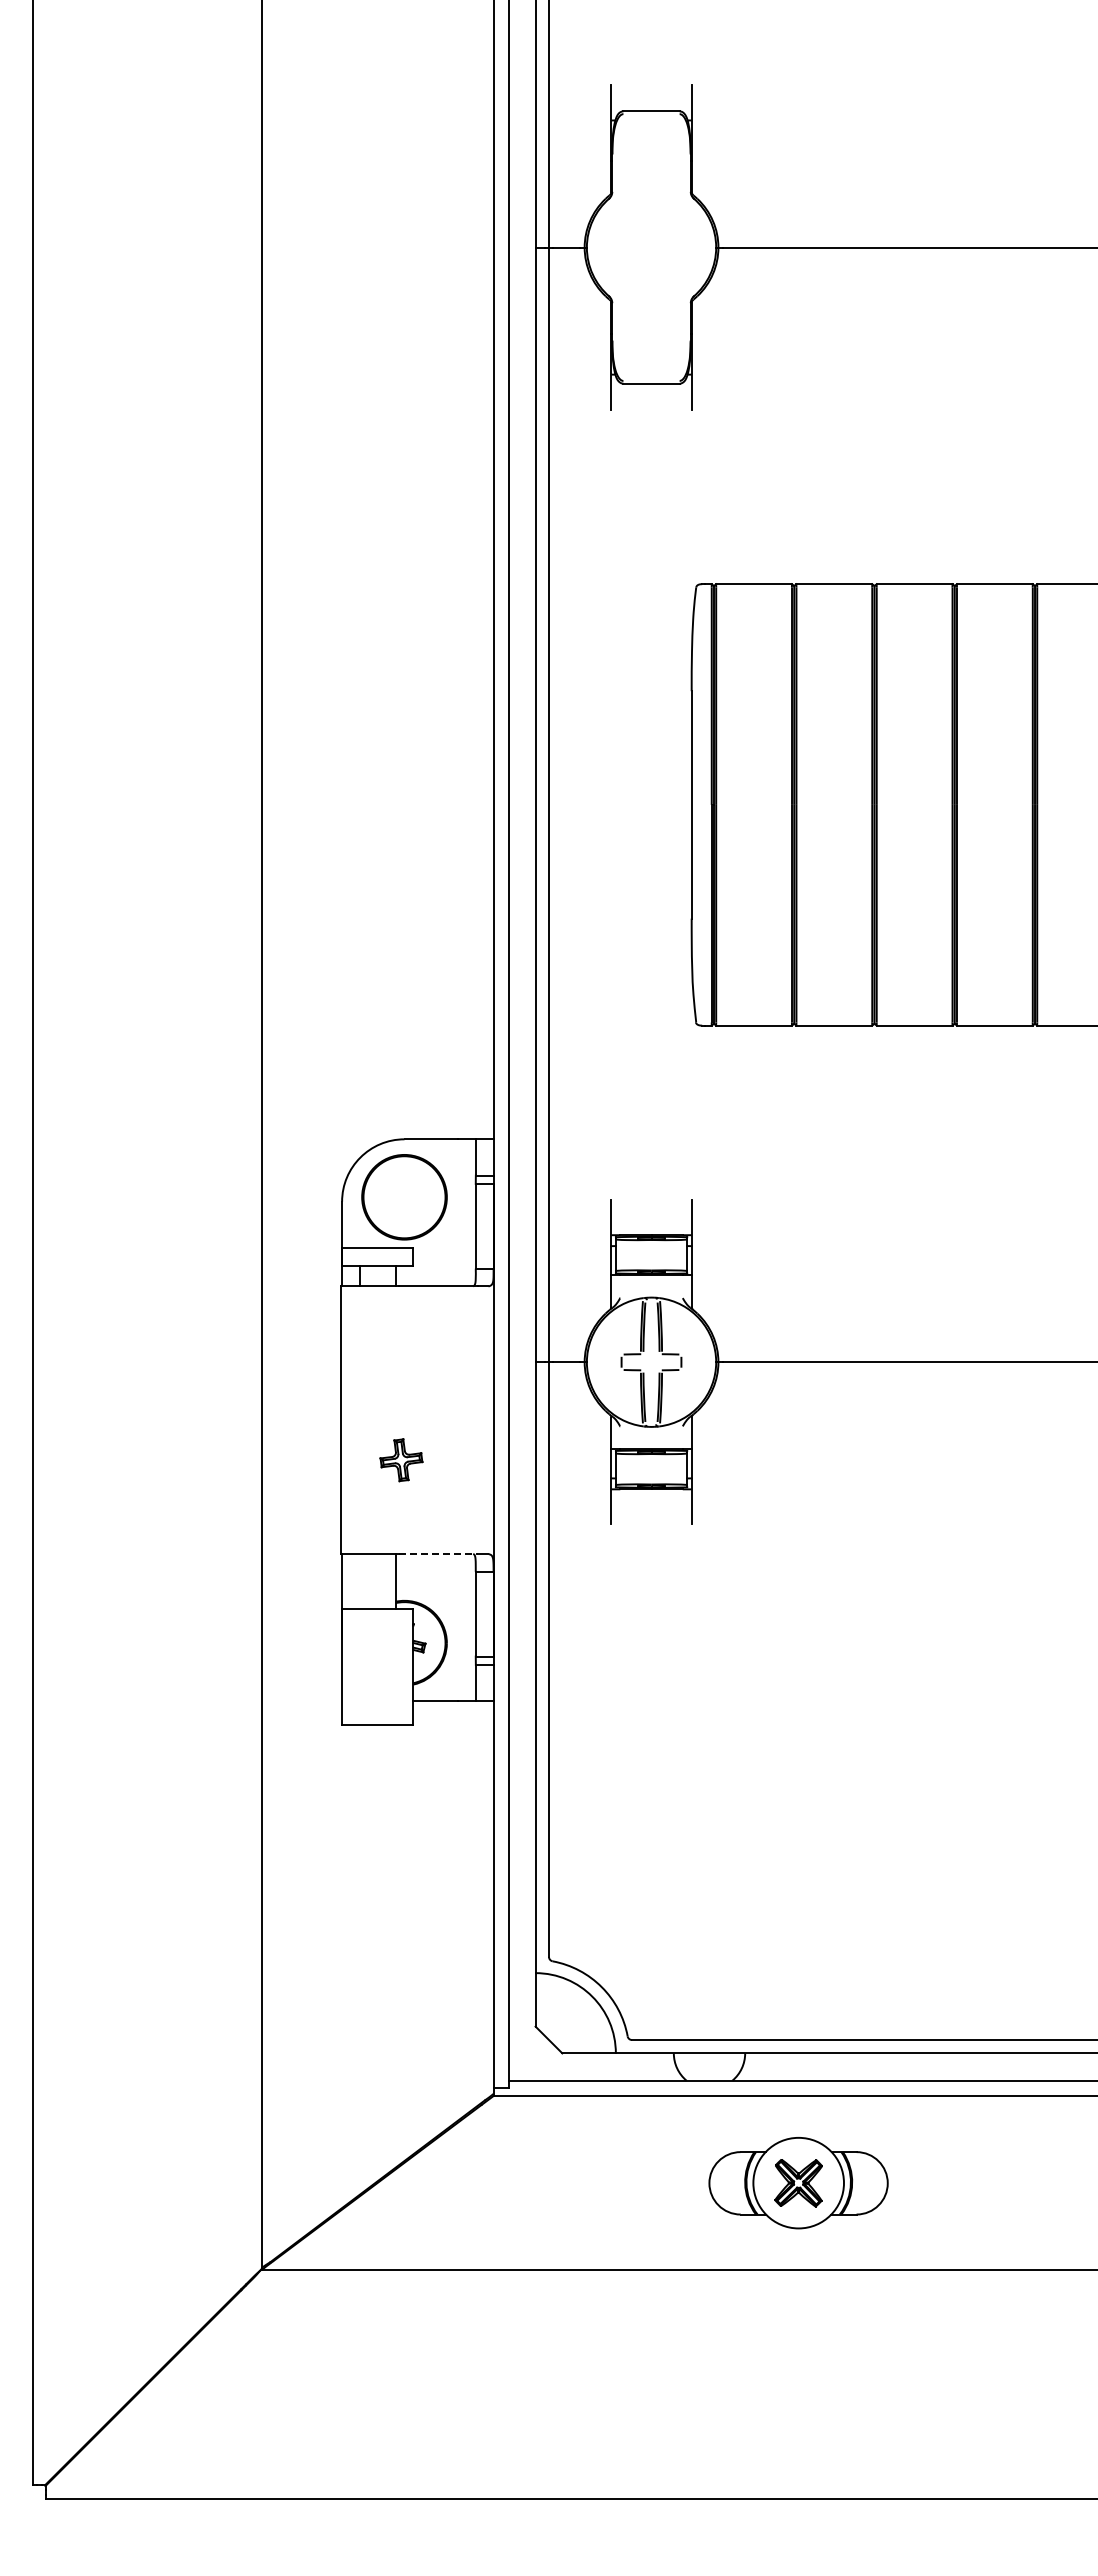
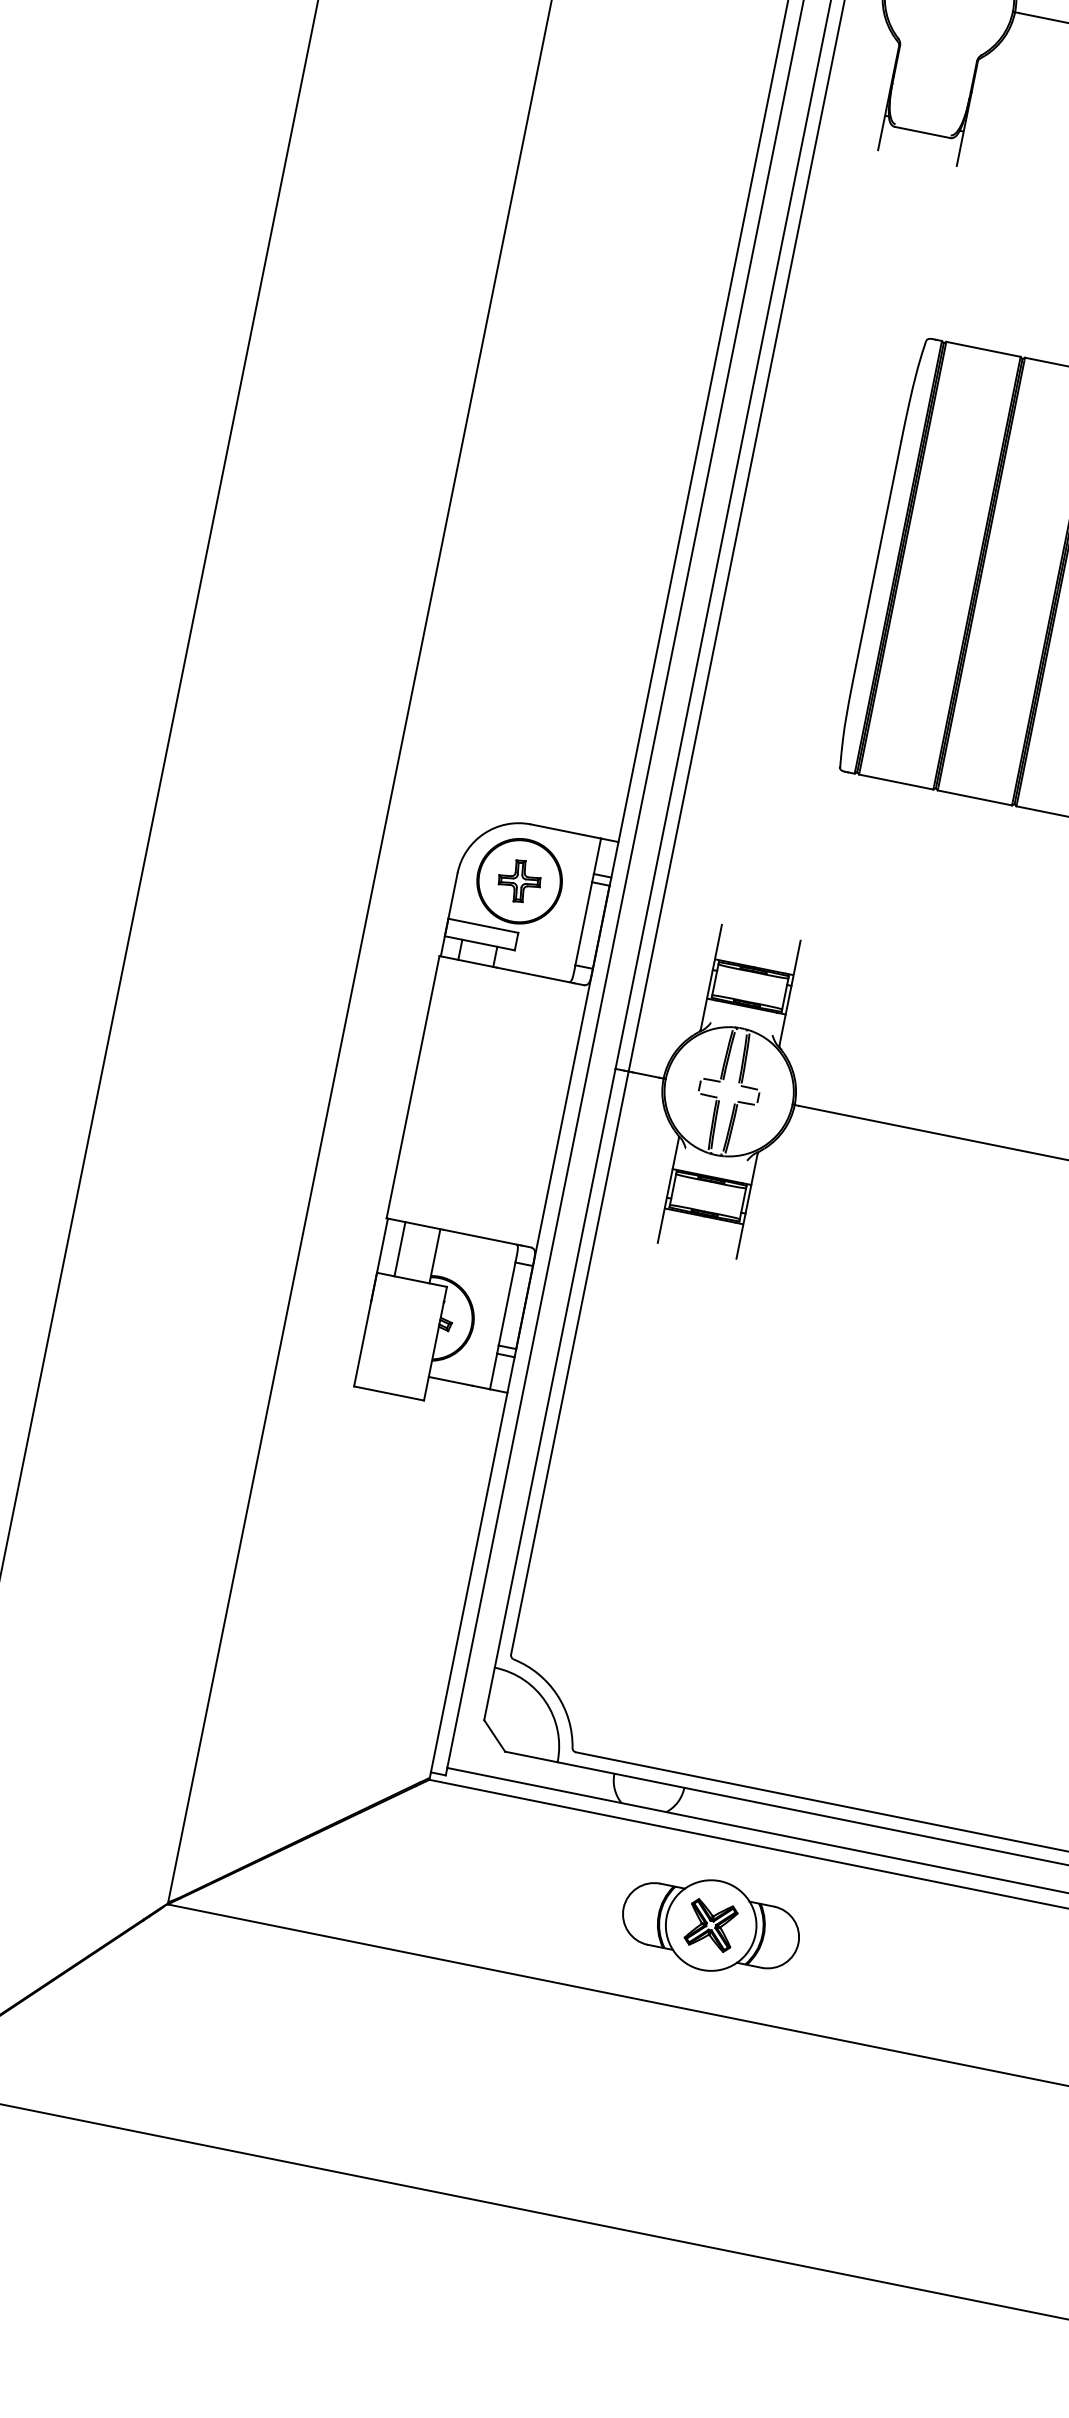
part: (401, 1460) -> (519, 881), moved
line: (438, 1554) -> (482, 1238), dashed -> solid
line: (359, 1581) -> (399, 1248), added

